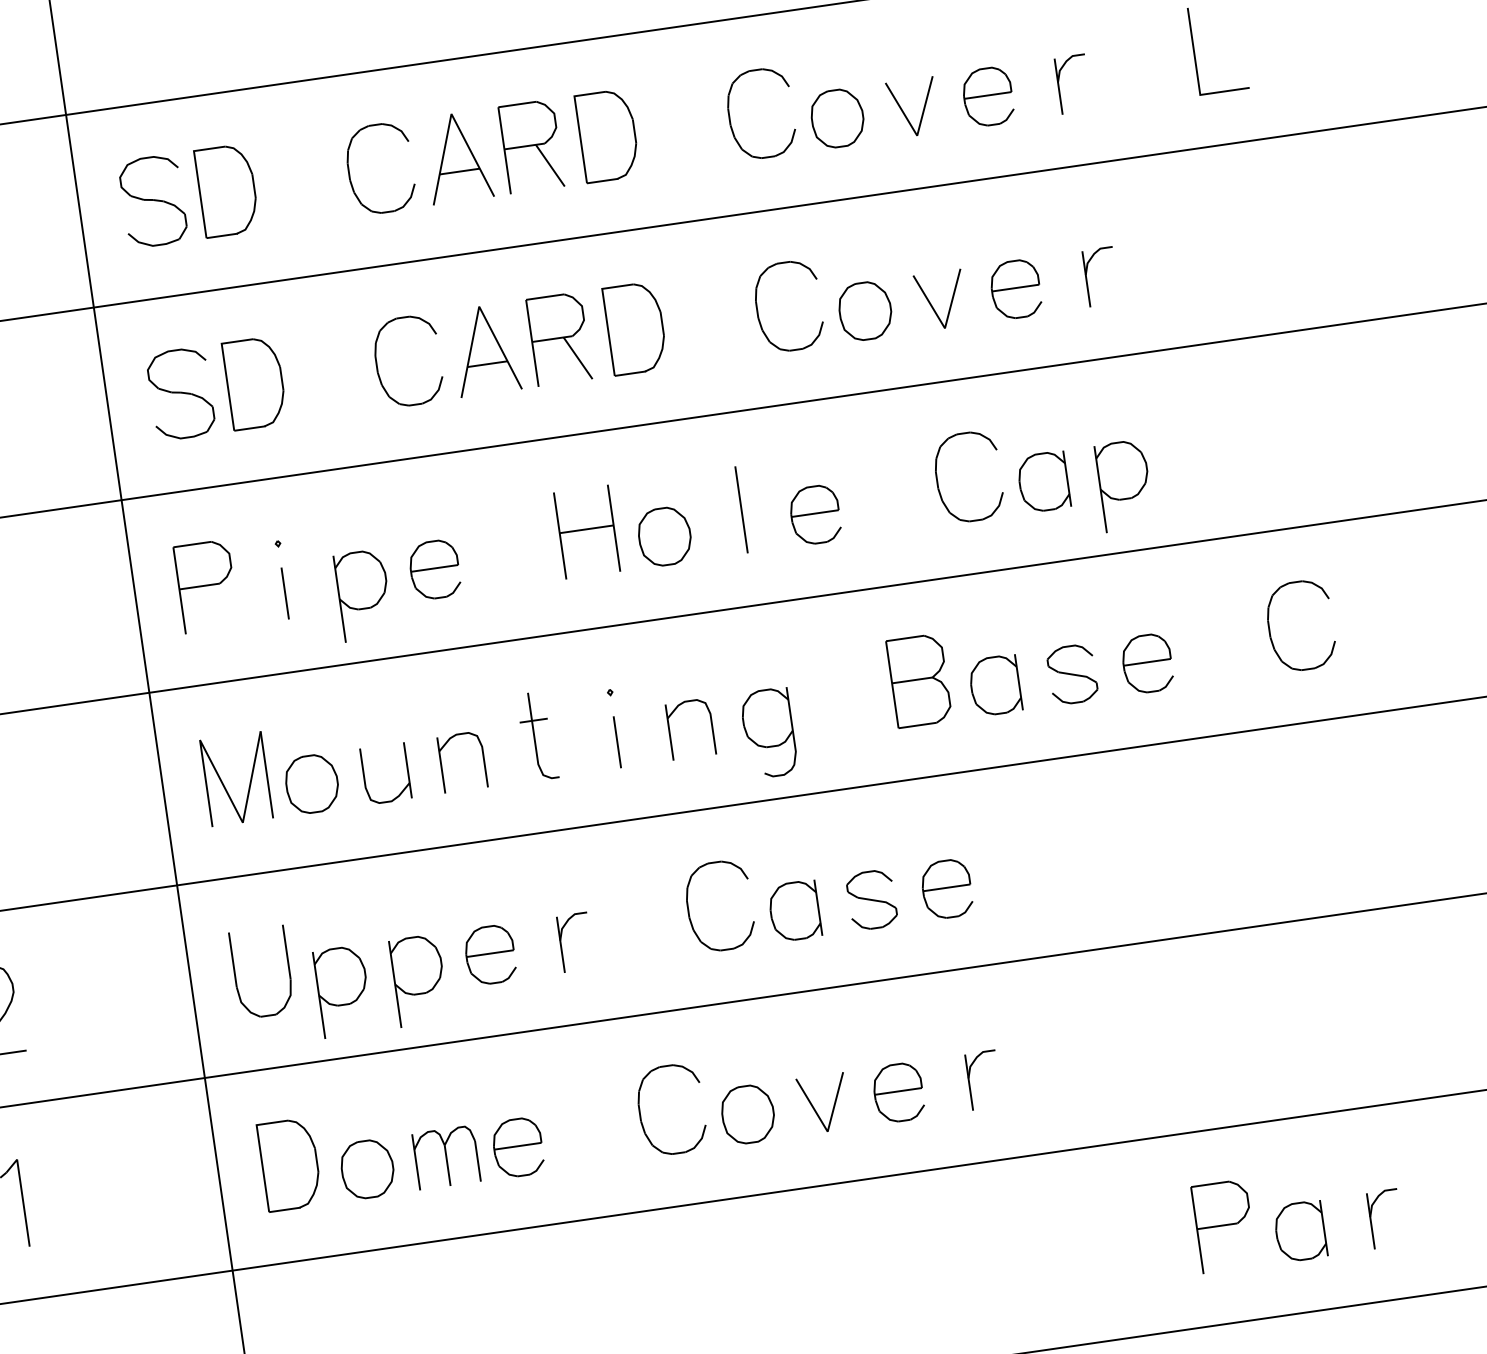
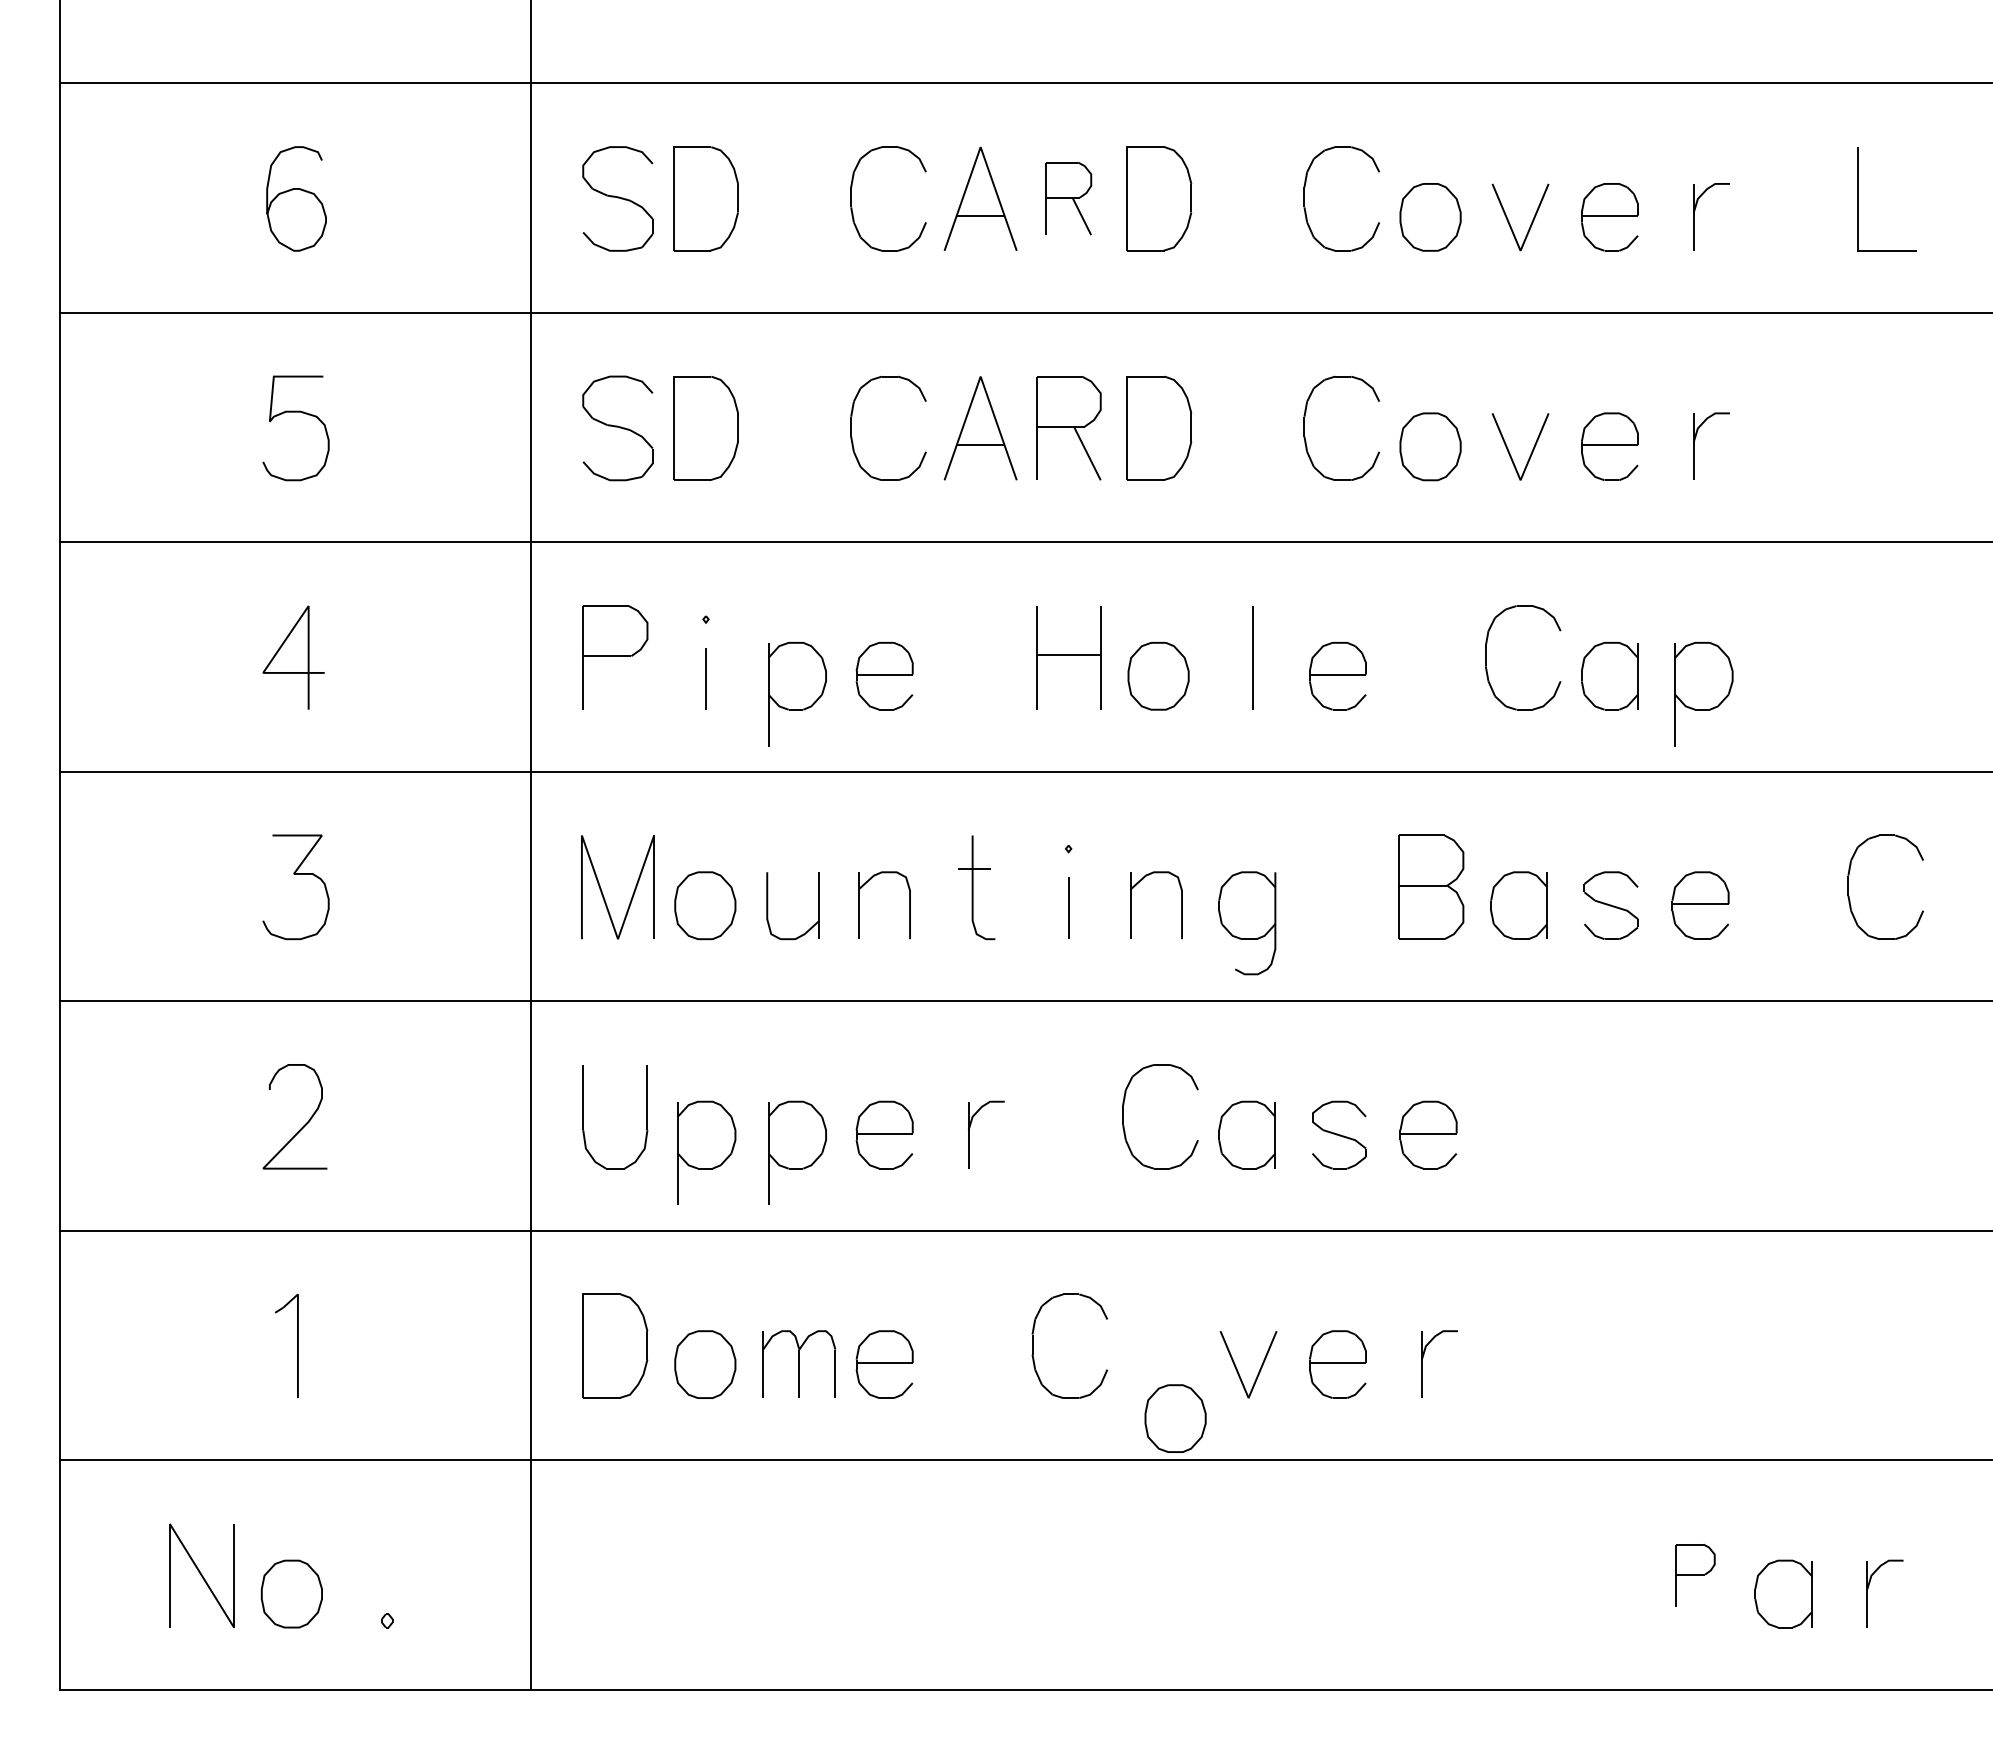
part: (531, 146) -> (1068, 198), size x0.7
part: (748, 1114) -> (1175, 1418), moved
part: (1224, 1226) -> (1695, 1575), size x0.6

